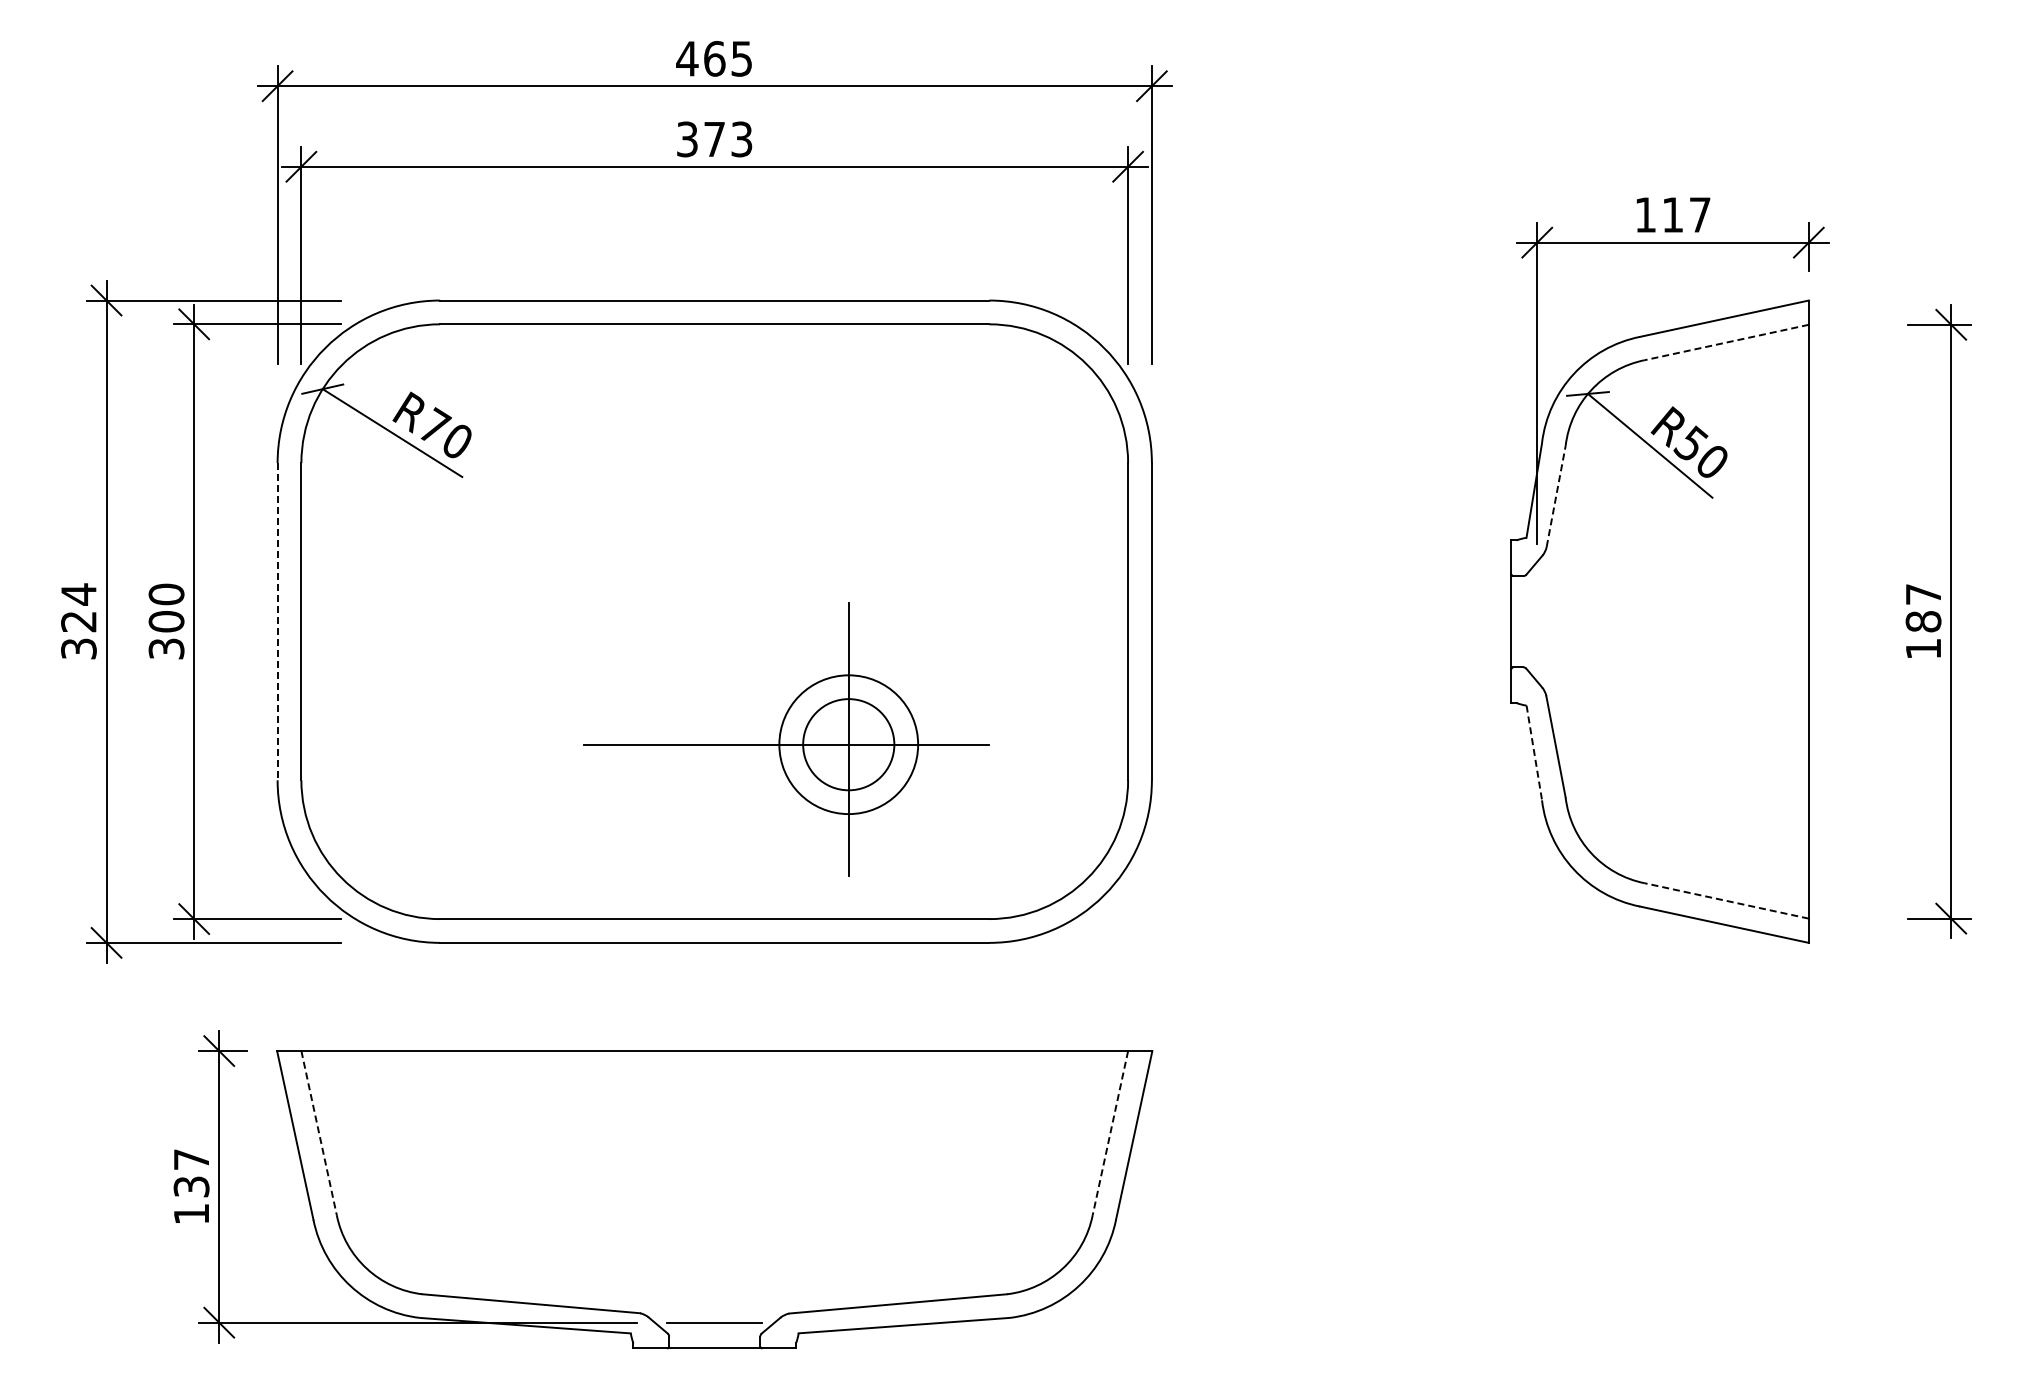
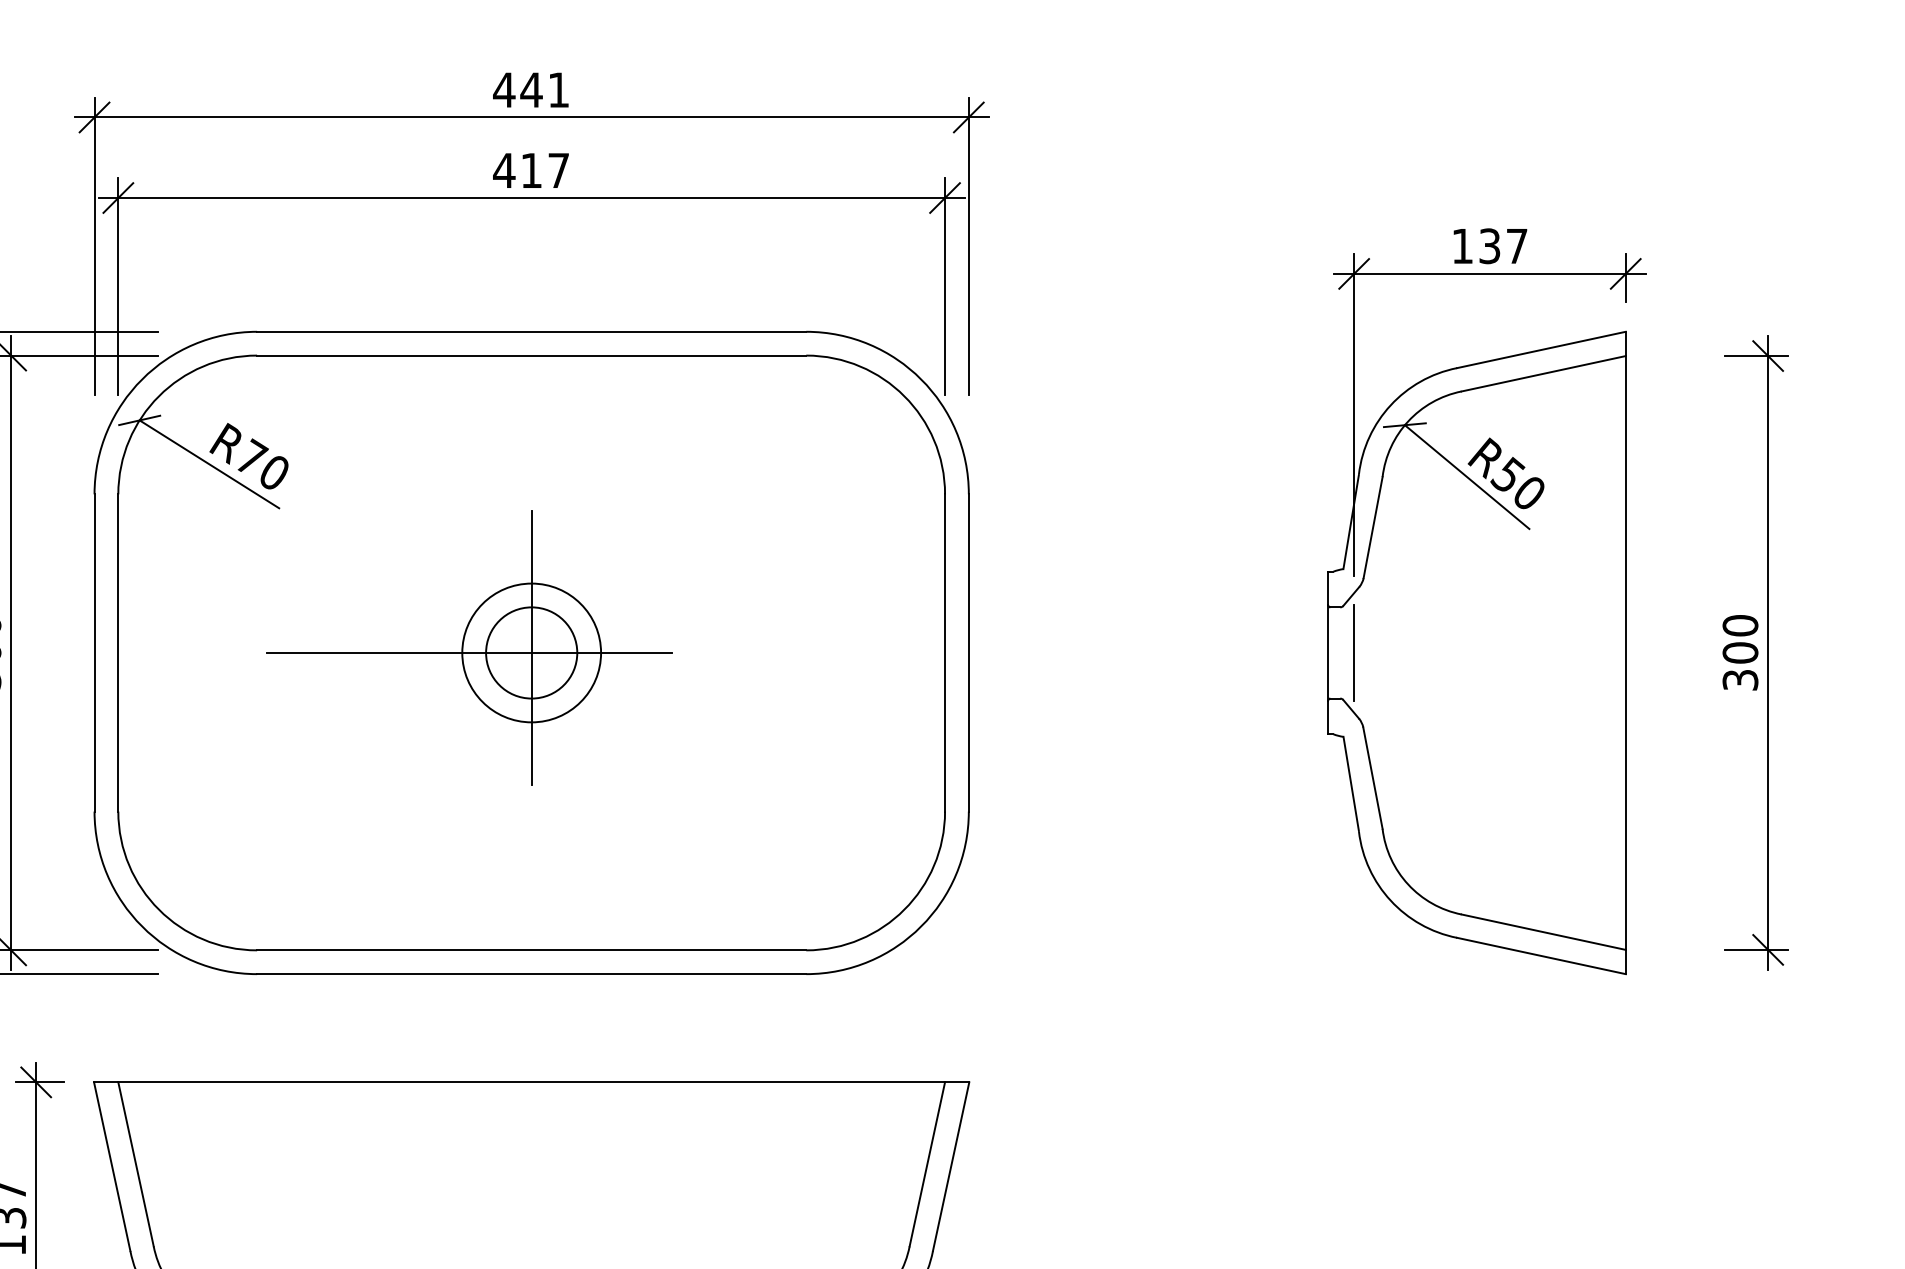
text: (727, 58) -> (544, 89), 465 -> 441
text: (714, 139) -> (531, 170), 373 -> 417
text: (1672, 214) -> (1489, 245), 117 -> 137
line: (1726, 342) -> (1543, 373), dashed -> solid
line: (1556, 495) -> (1373, 526), dashed -> solid
line: (277, 621) -> (94, 652), dashed -> solid
line: (1537, 621) -> (1354, 652), added
text: (1923, 621) -> (1740, 652), 187 -> 300
part: (786, 739) -> (469, 647), moved
line: (1534, 752) -> (1351, 783), dashed -> solid
line: (1726, 900) -> (1543, 931), dashed -> solid
line: (319, 1133) -> (136, 1164), dashed -> solid
line: (1110, 1133) -> (927, 1164), dashed -> solid

